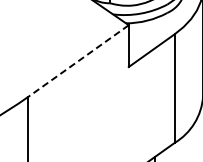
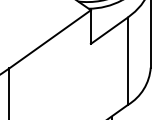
line: (77, 61) -> (49, 39), dashed -> solid

